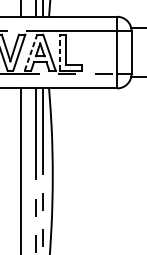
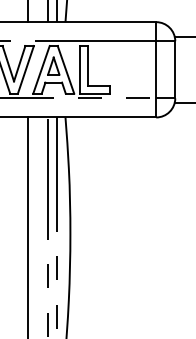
line: (31, 52) -> (41, 69), dashed -> solid
line: (59, 52) -> (79, 69), dashed -> solid

